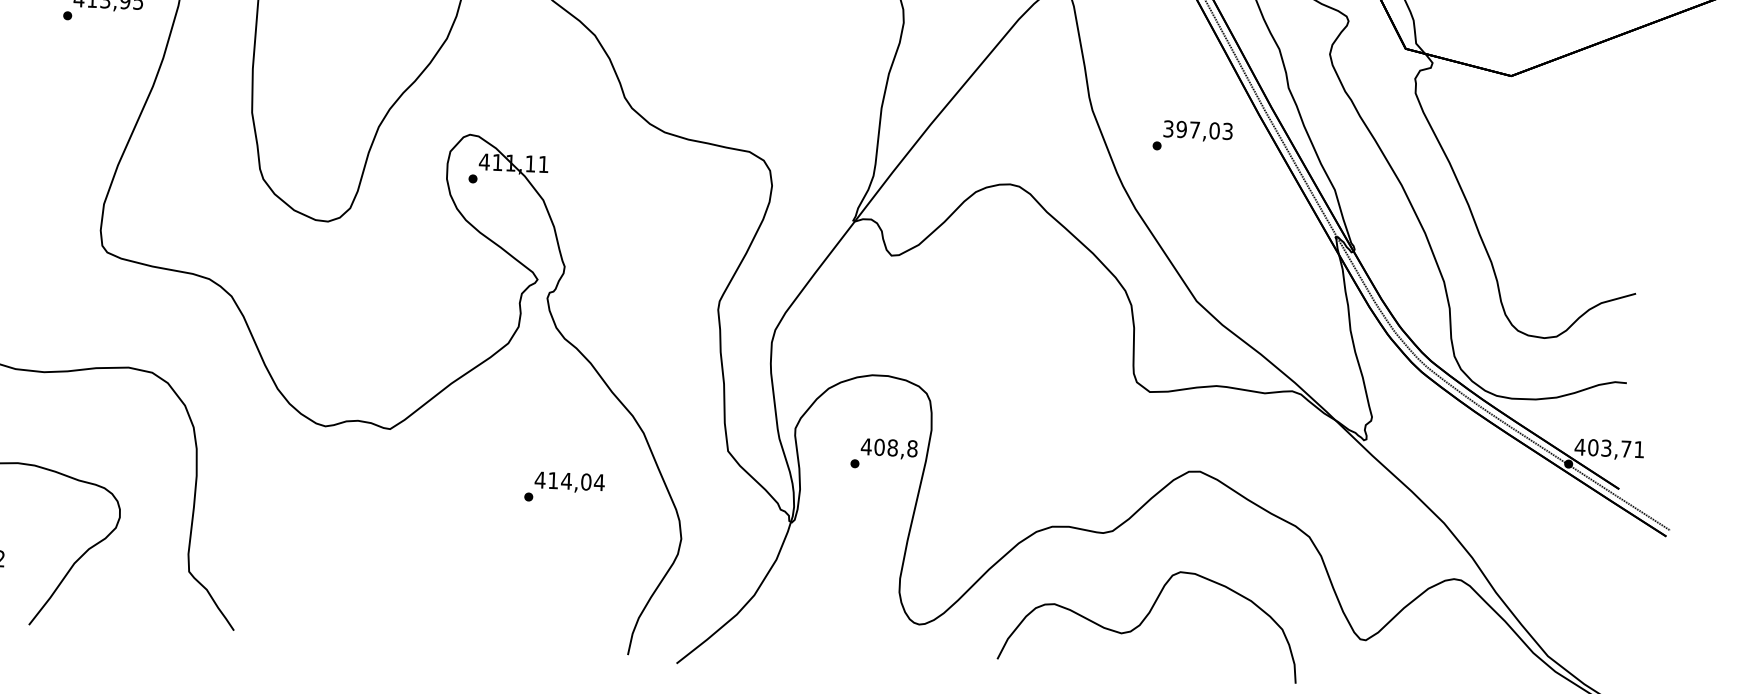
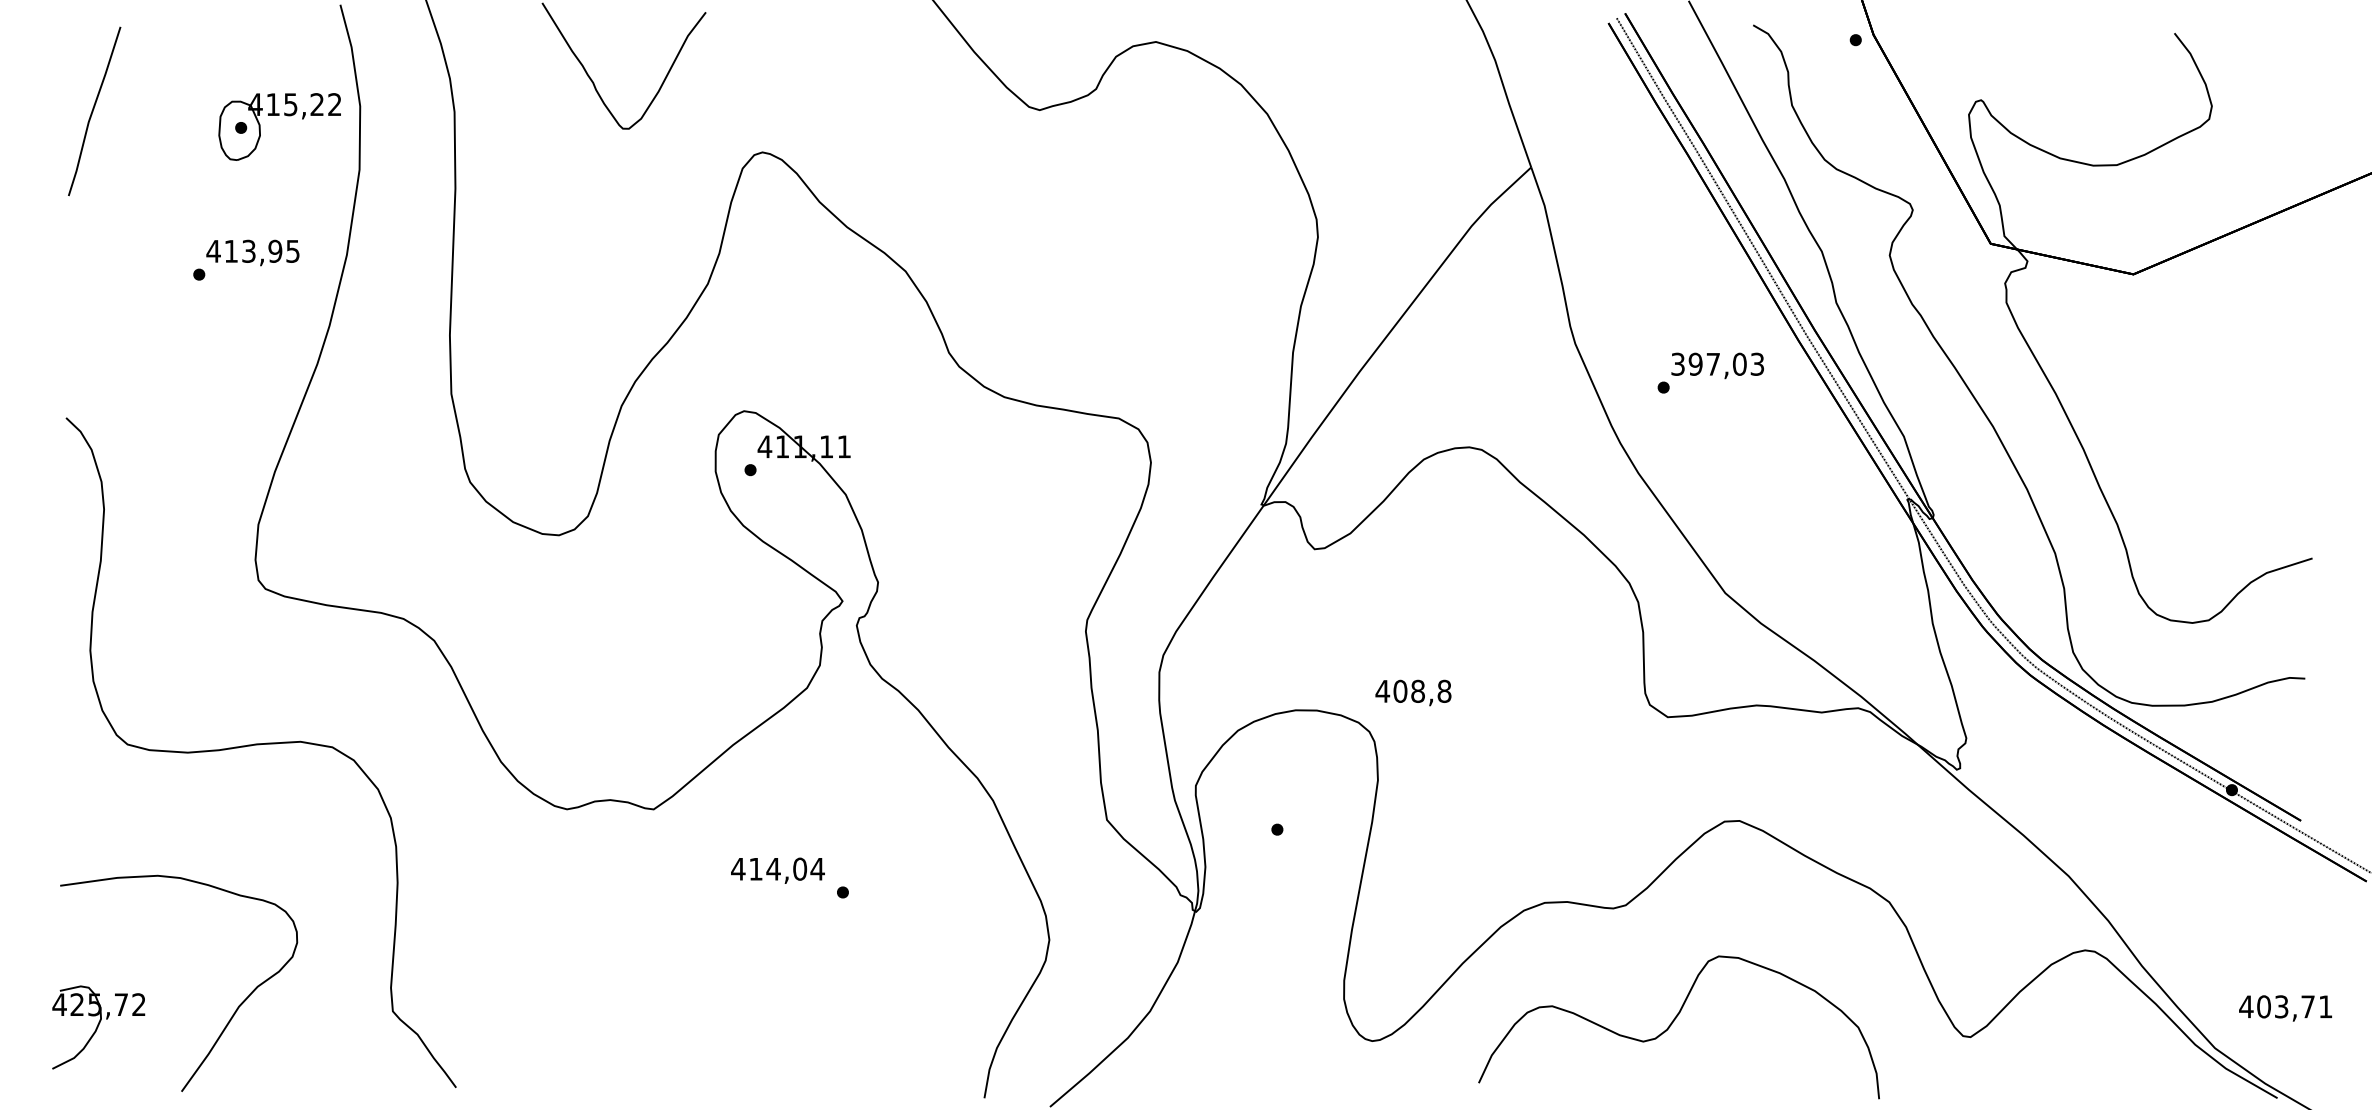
text: (889, 448) -> (1413, 692), moved
text: (1609, 449) -> (2285, 1008), moved
text: (569, 482) -> (777, 870), moved

